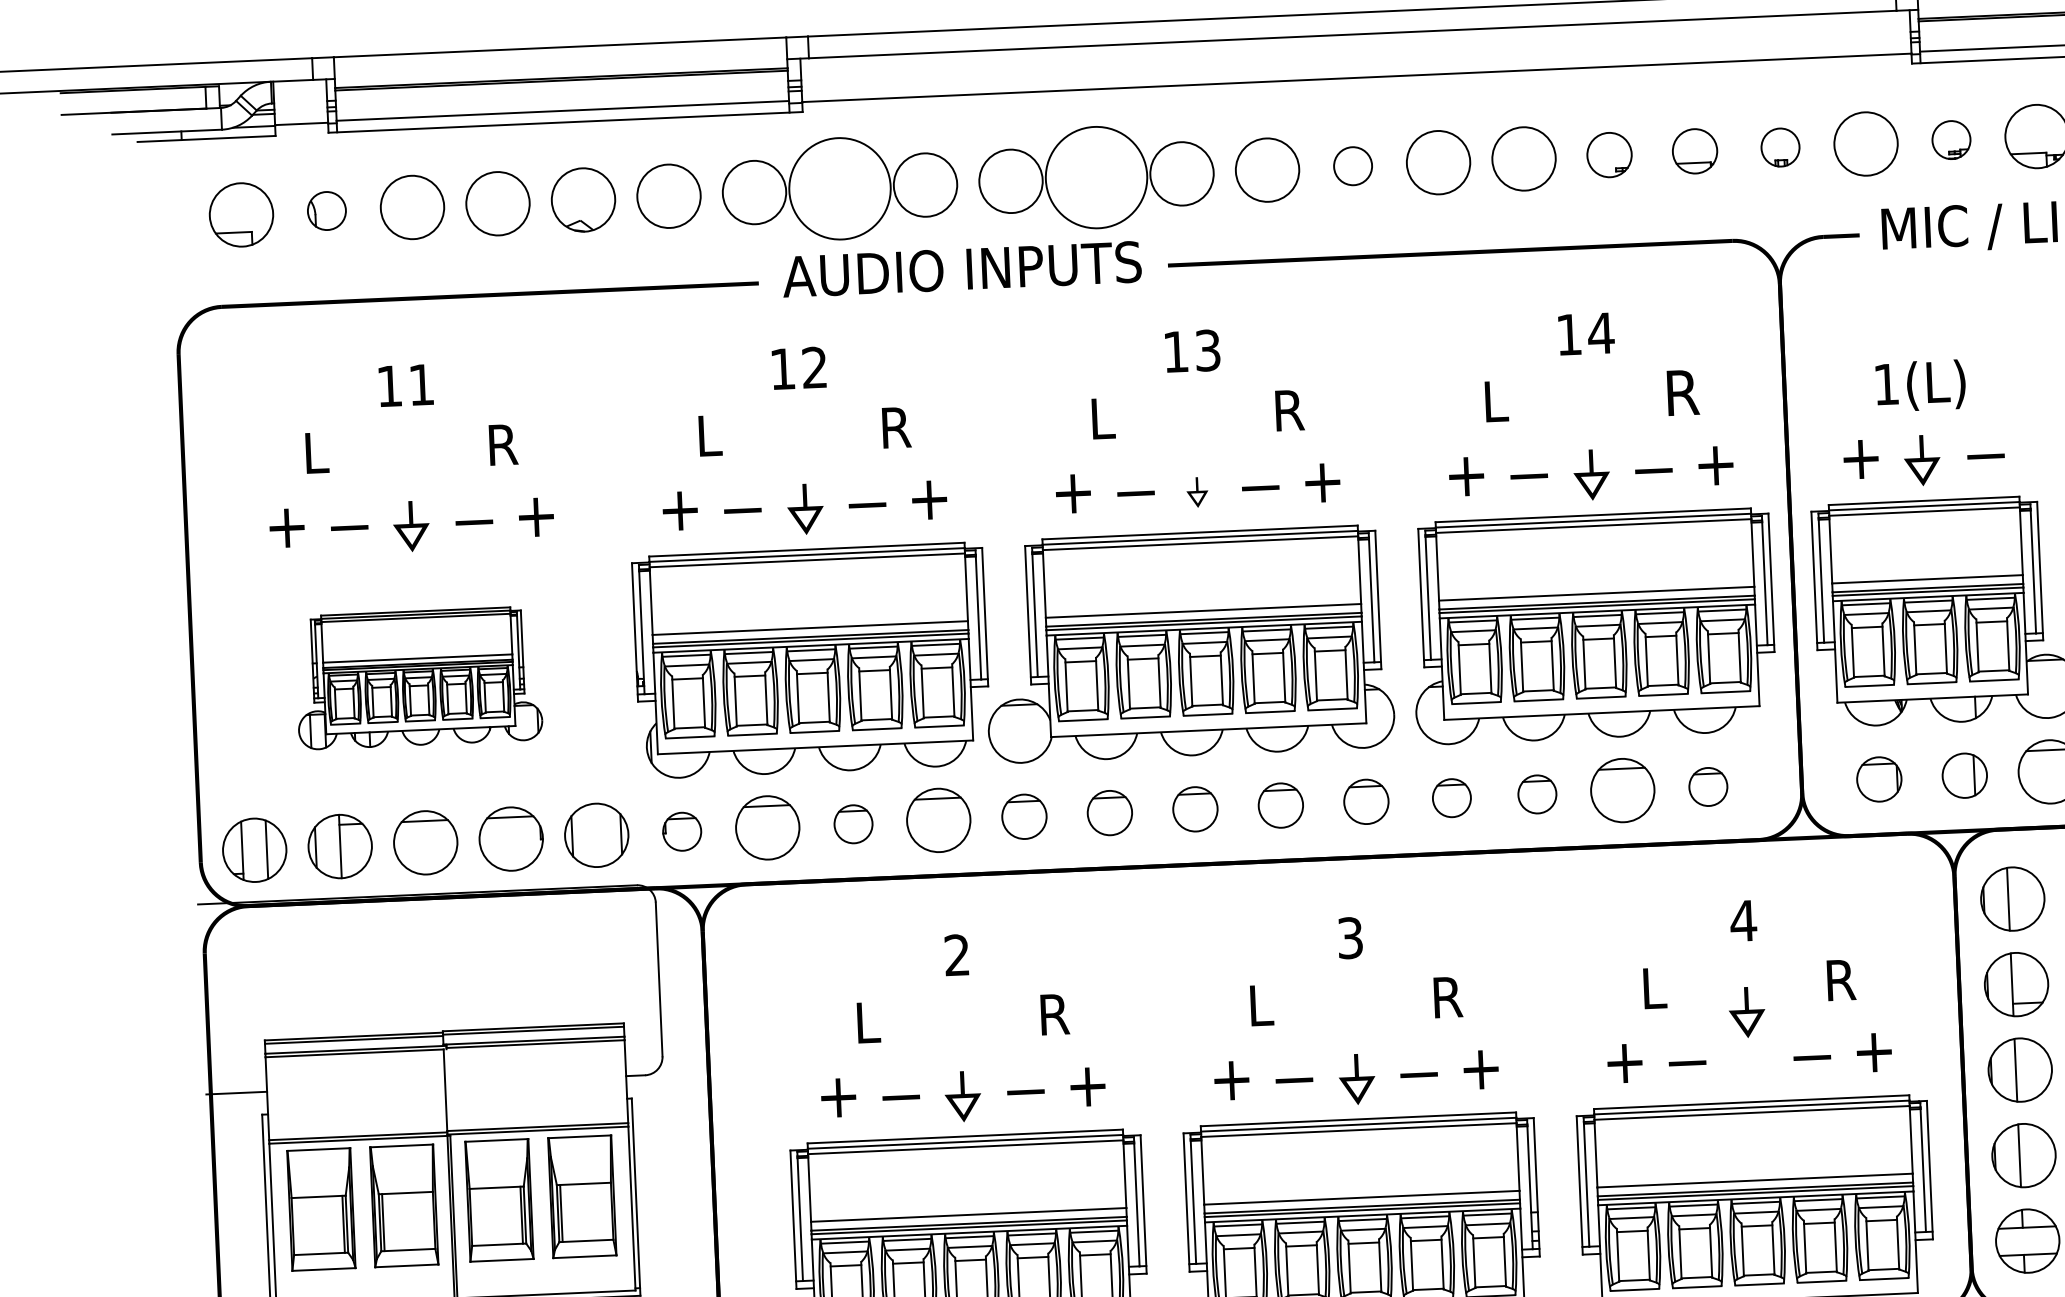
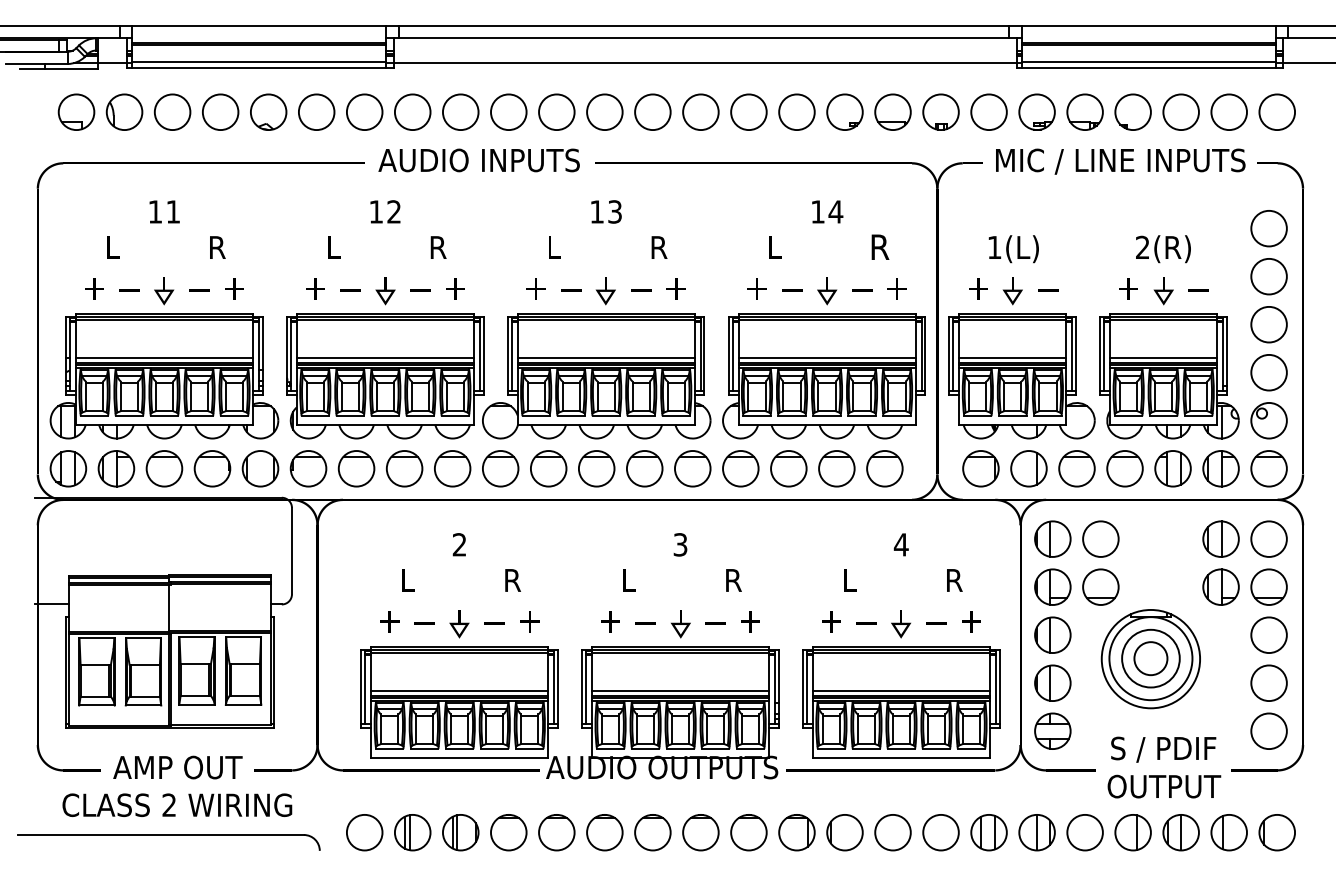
part: (1950, 138) -> (1036, 111), size x1.67
part: (1779, 146) -> (940, 111), size x1.67
part: (1694, 150) -> (892, 111), size x1.43
part: (1608, 153) -> (844, 111), size x1.43
circle: (1352, 165) -> (700, 111), size x1.67
circle: (1095, 178) -> (556, 112), size x0.62
circle: (839, 189) -> (412, 112), size x0.62
part: (326, 209) -> (124, 111), size x1.67
part: (1197, 492) -> (605, 291), size x1.67
part: (418, 678) -> (164, 376), size x1.67
part: (1963, 775) -> (1028, 468), size x1.43
part: (1878, 778) -> (980, 468), size x1.43
part: (1707, 786) -> (884, 468), size x1.67
part: (1536, 793) -> (788, 468), size x1.67
part: (1451, 797) -> (740, 468), size x1.67
part: (1365, 801) -> (692, 468), size x1.43
part: (1280, 805) -> (644, 468), size x1.43
part: (1194, 808) -> (596, 468), size x1.43
part: (1109, 812) -> (548, 468), size x1.43
part: (1023, 816) -> (500, 468), size x1.43
part: (853, 823) -> (404, 468), size x1.67
part: (682, 831) -> (308, 468), size x1.67
part: (1746, 1012) -> (900, 624), moved

